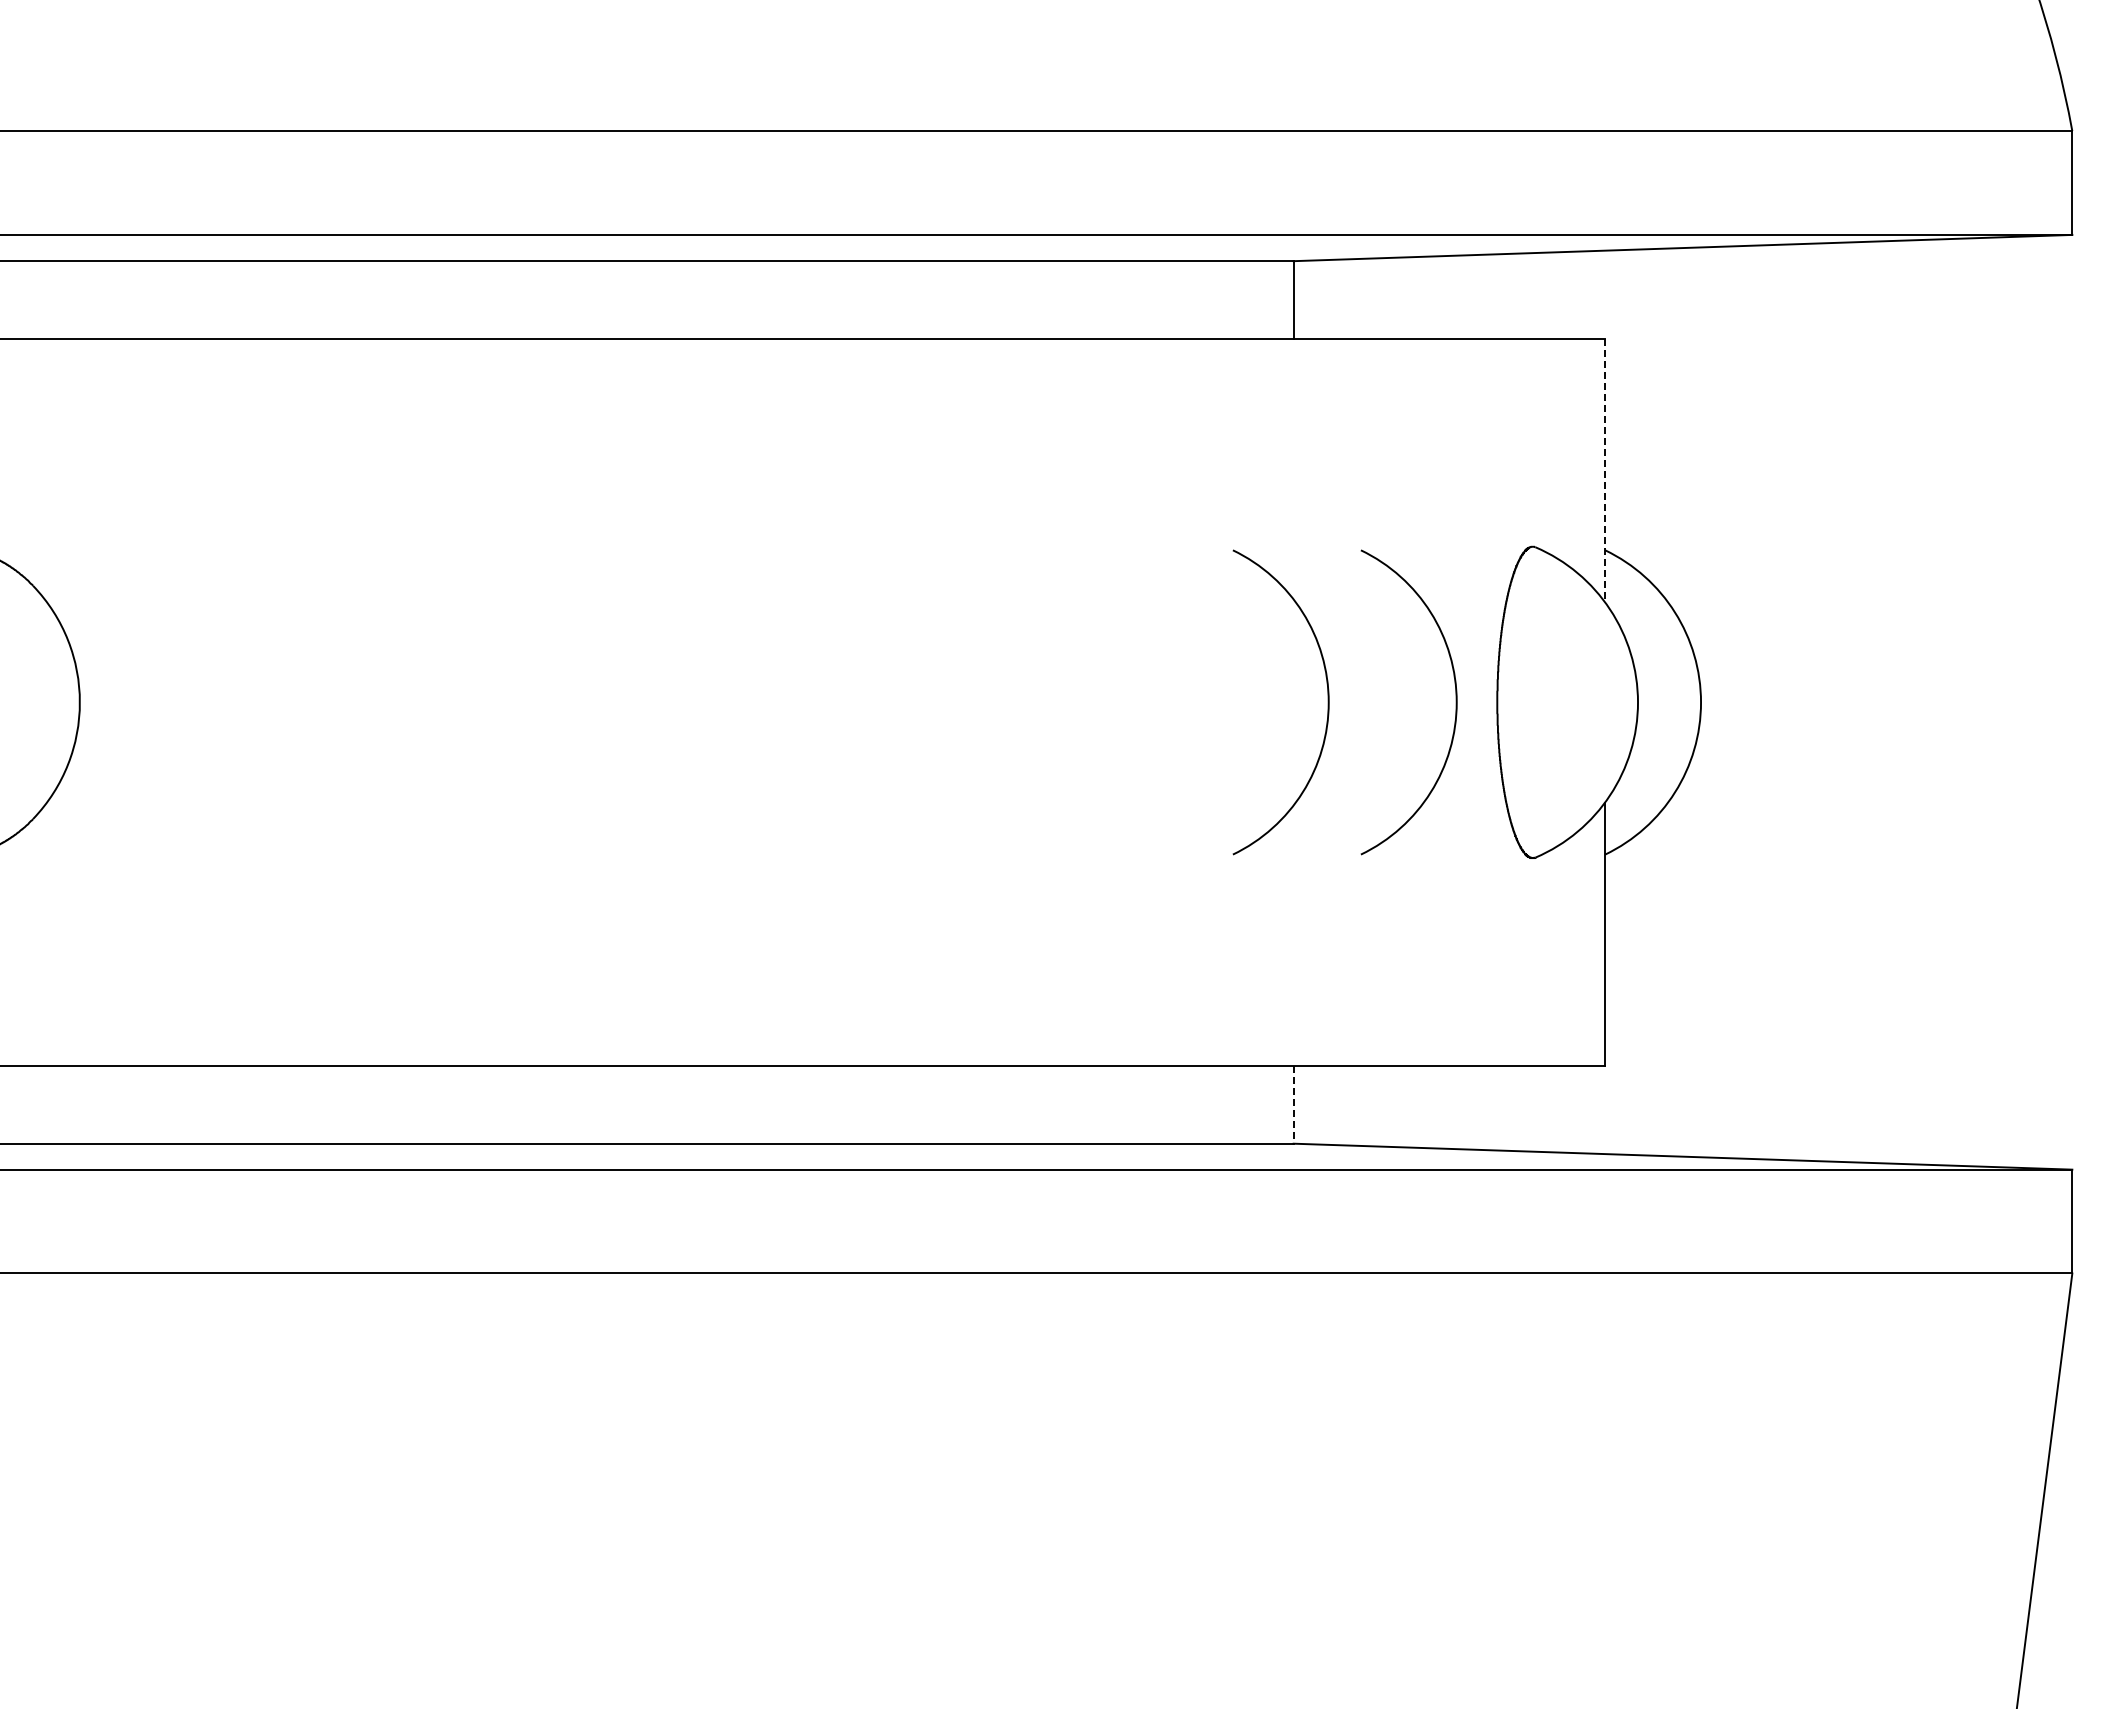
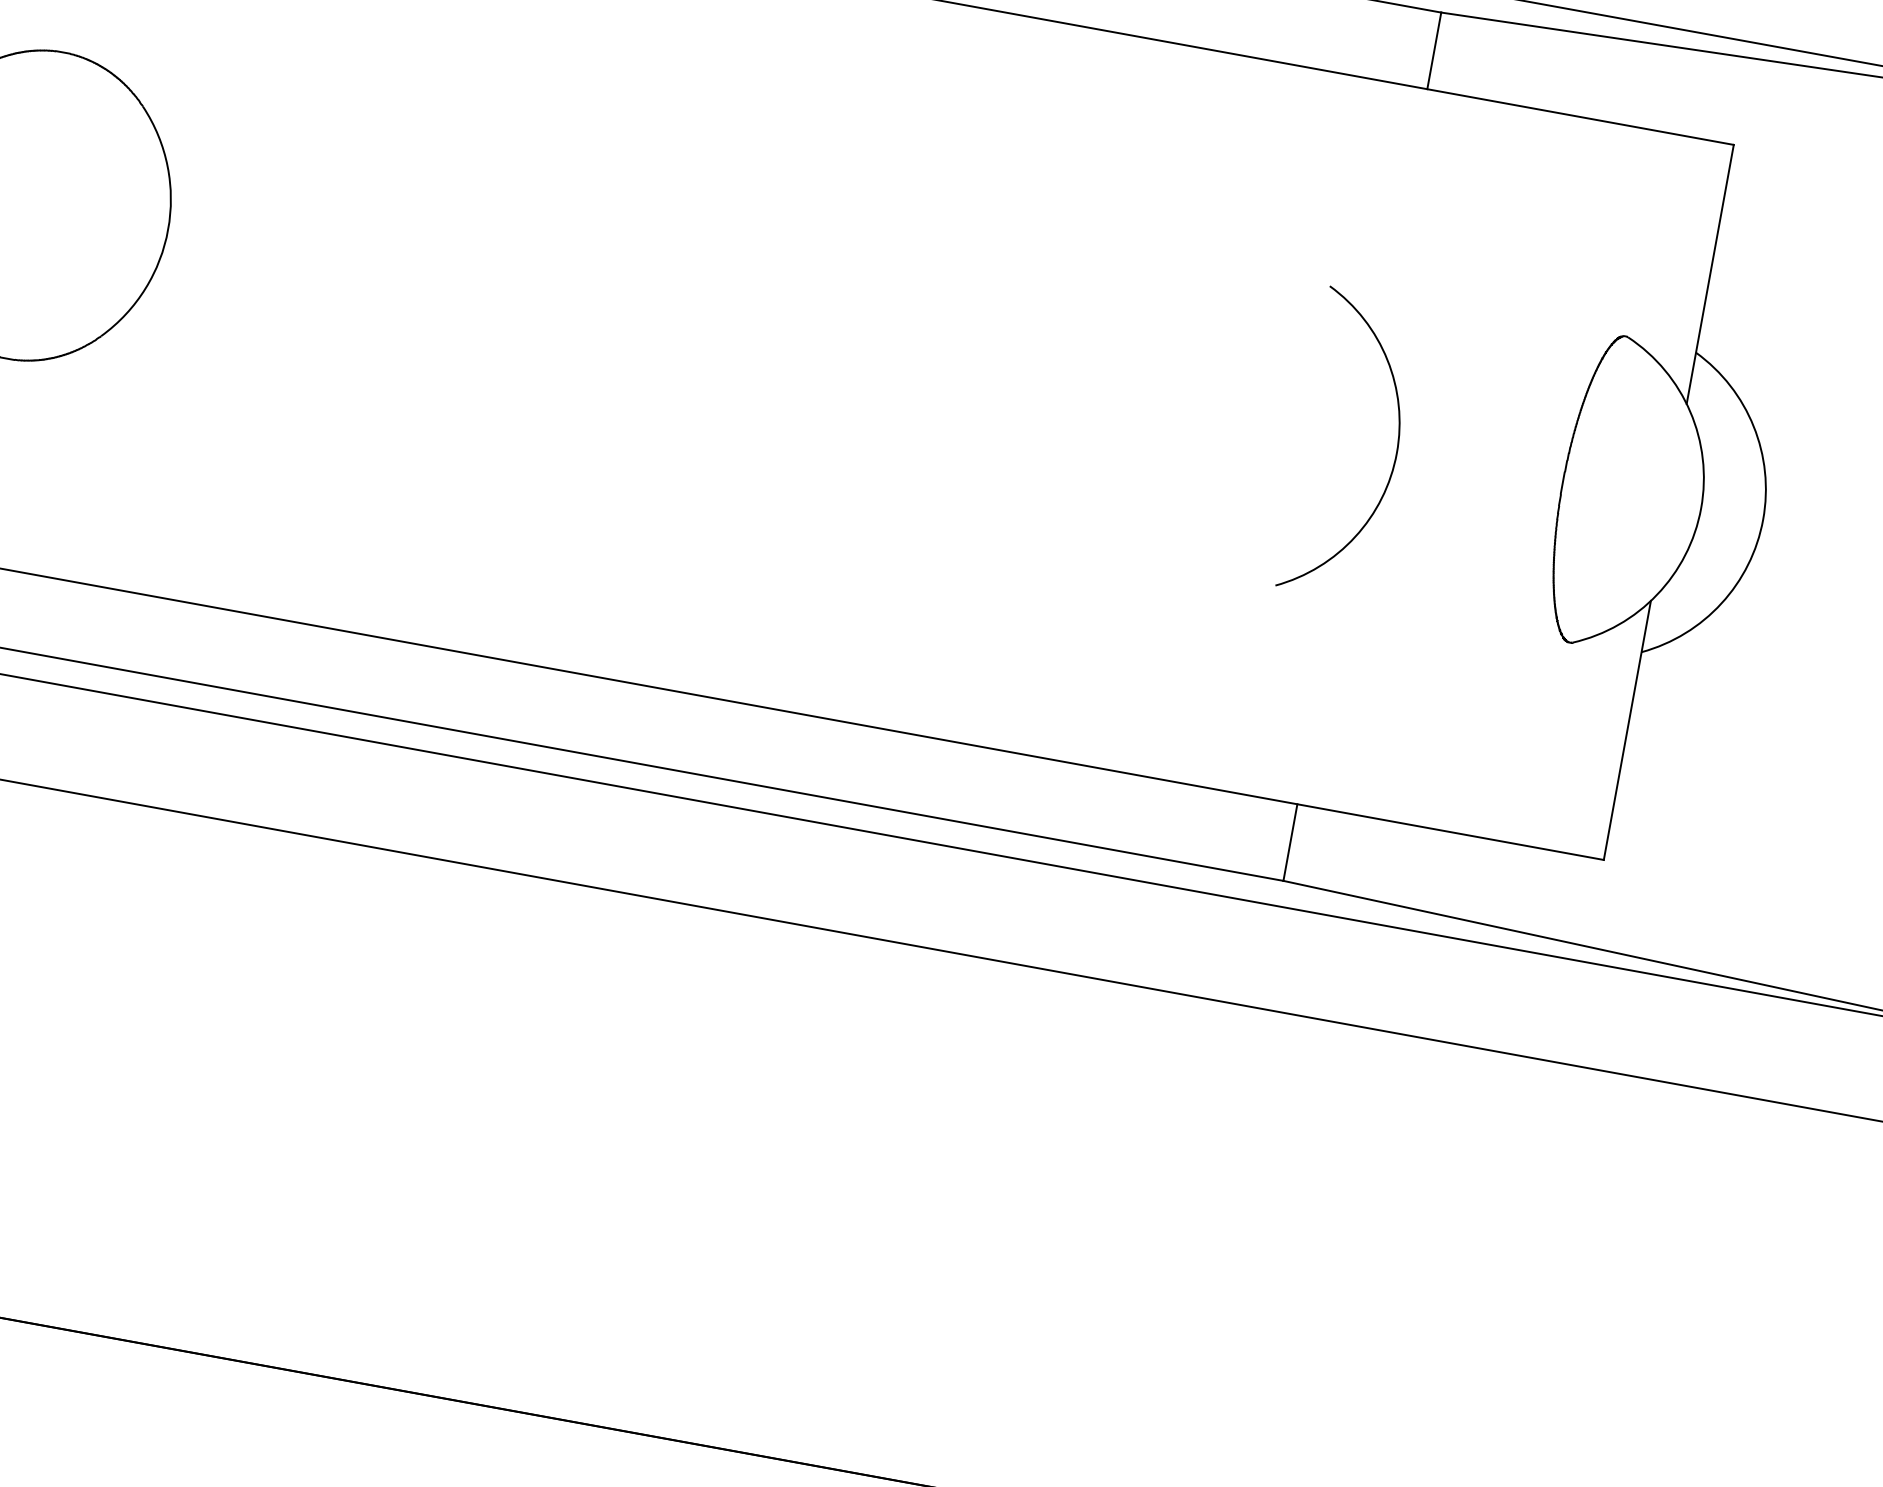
line: (1605, 470) -> (1710, 274), dashed -> solid
arc: (1455, 702) -> (1521, 475), removed
line: (1293, 1104) -> (1290, 842), dashed -> solid

